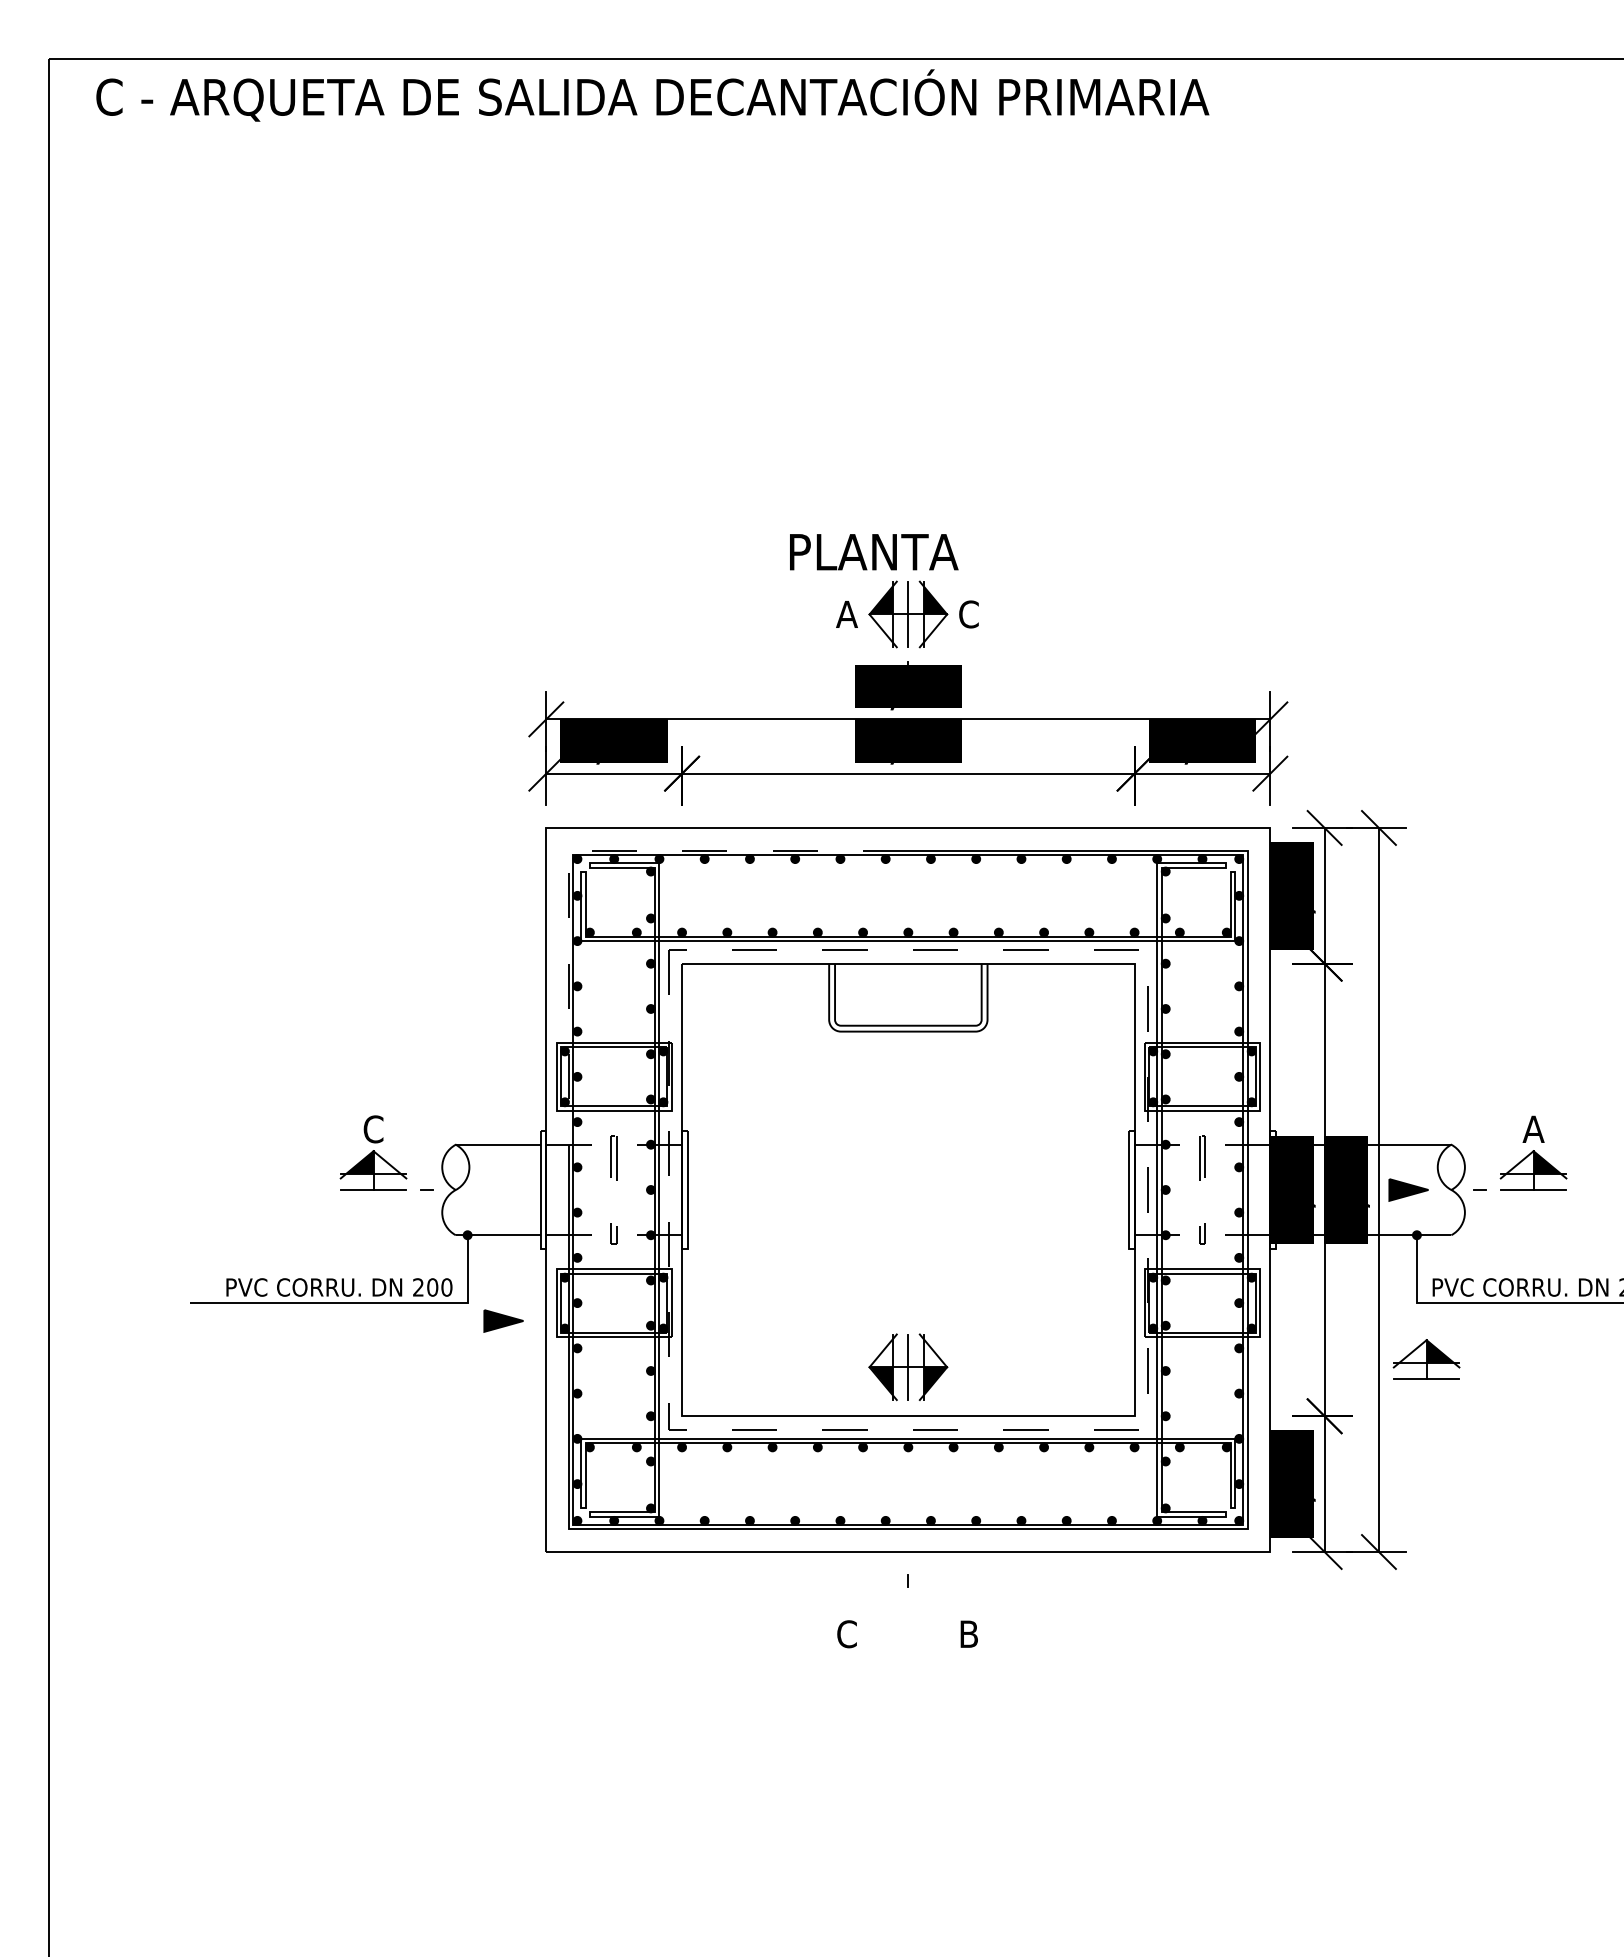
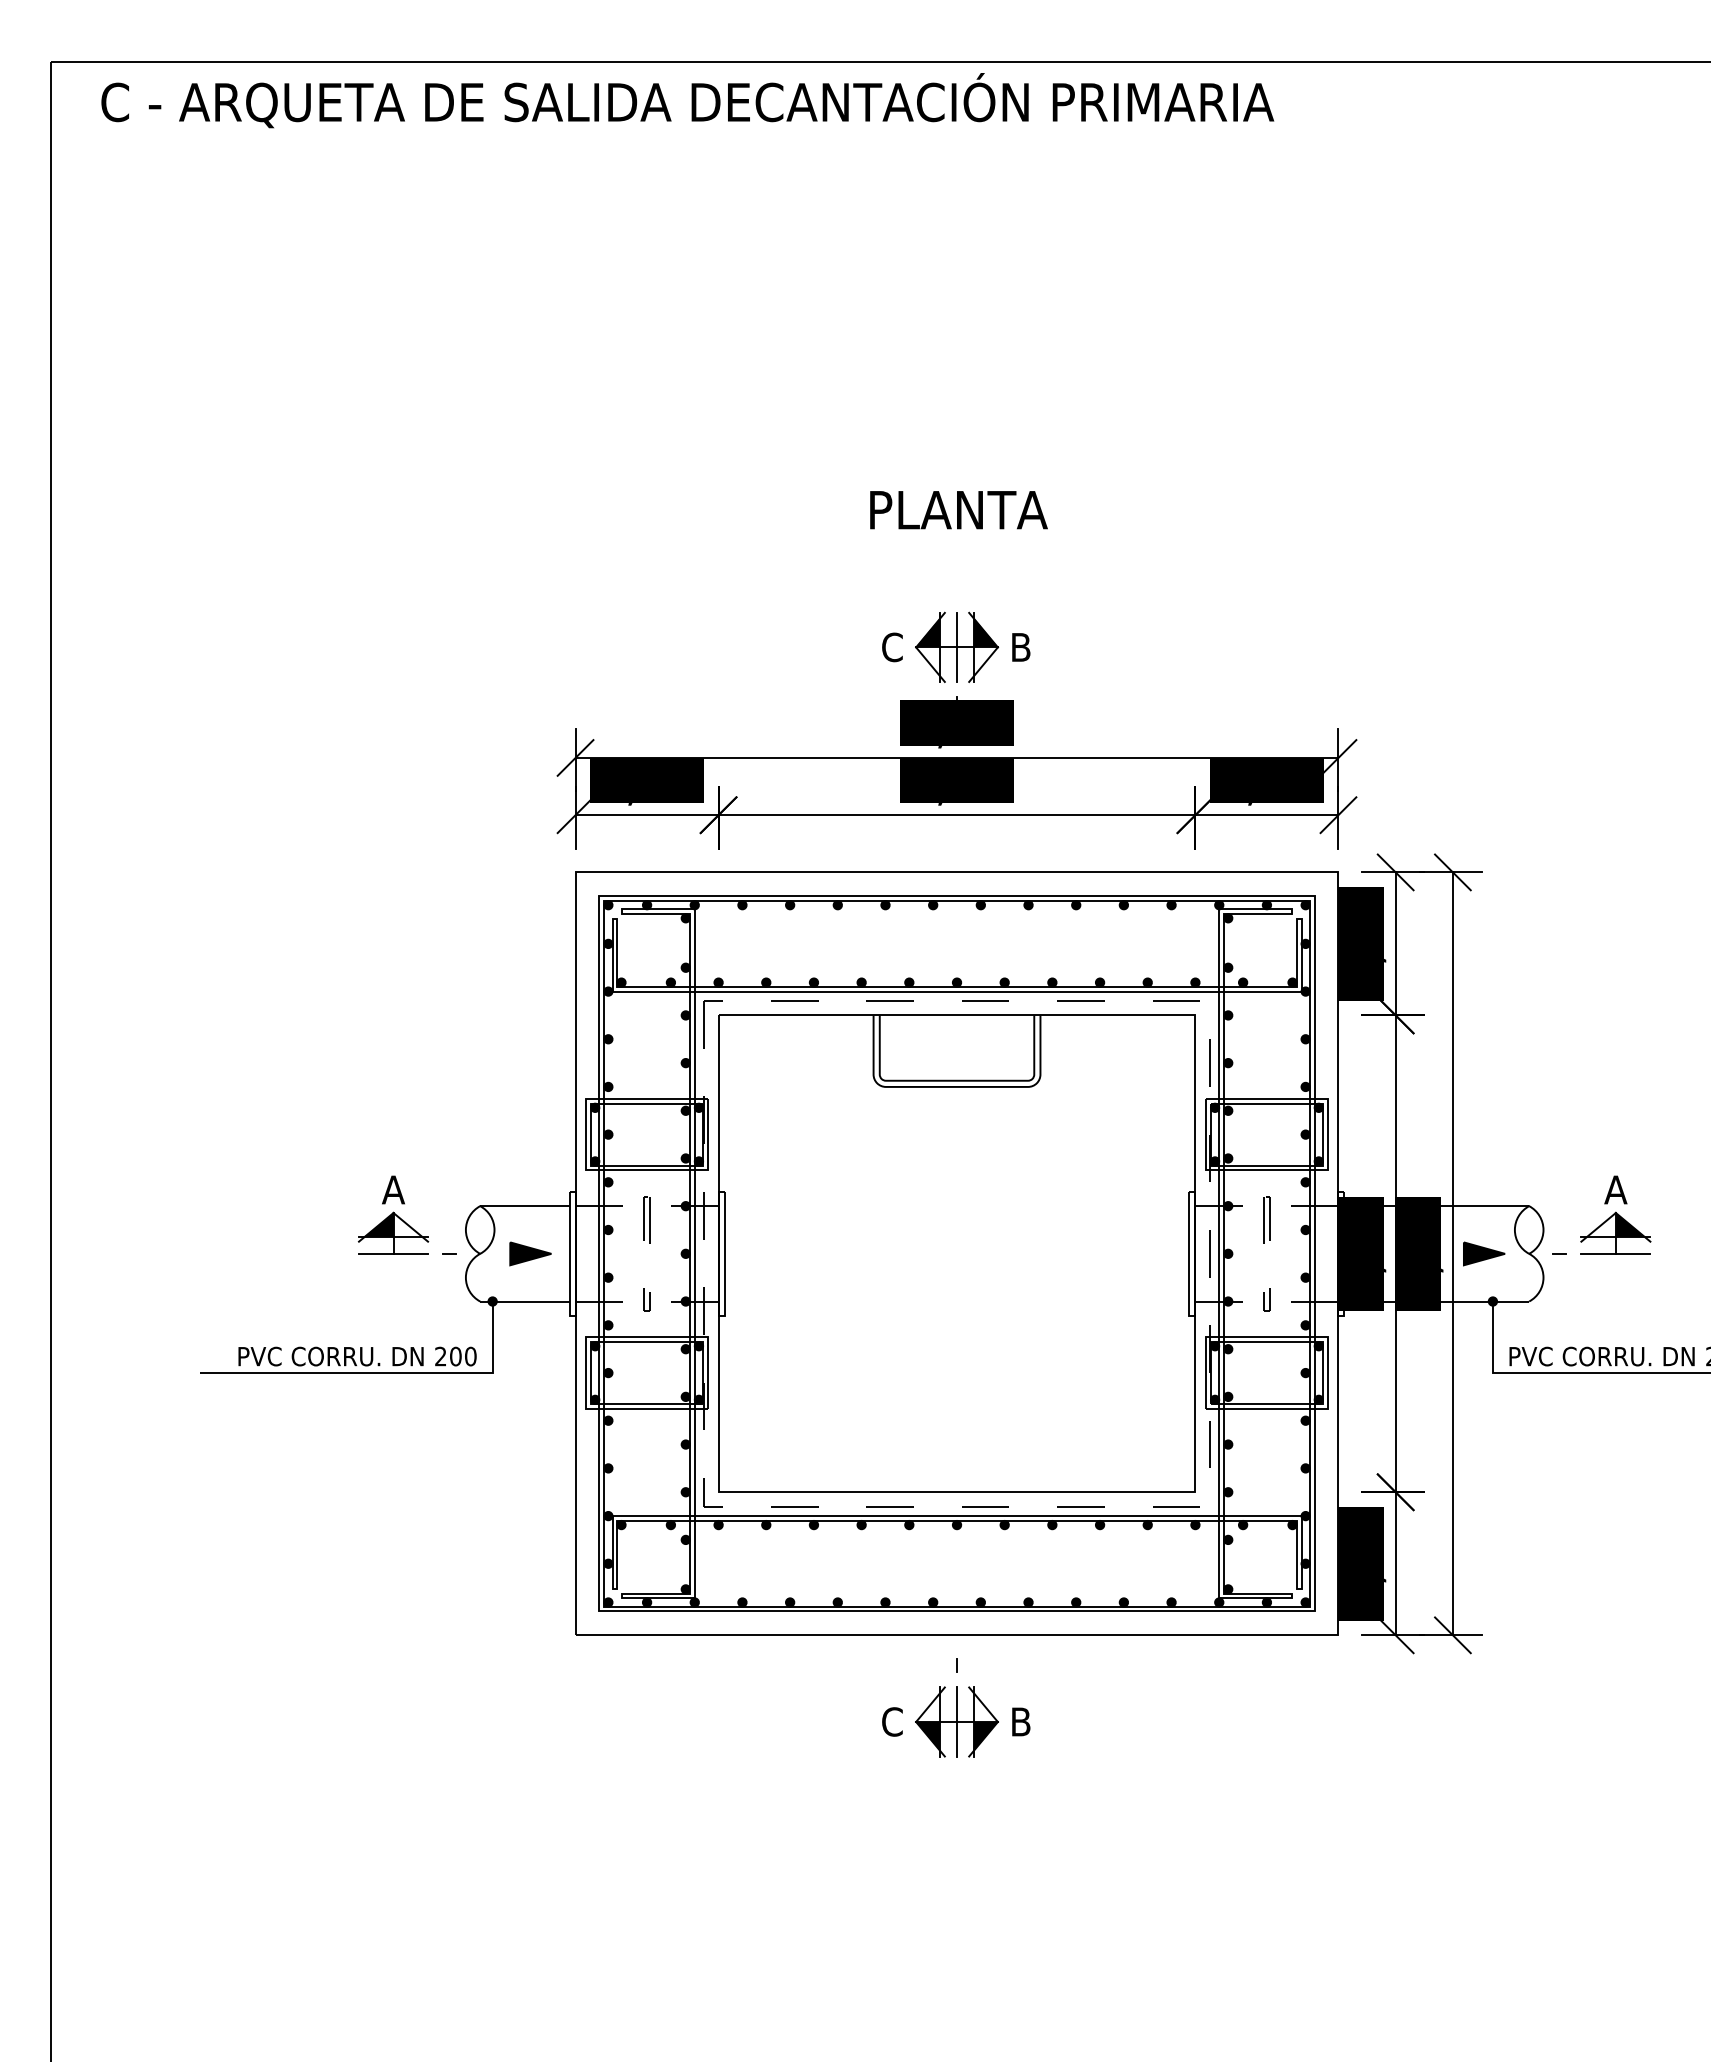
text: (874, 552) -> (959, 510), moved
text: (846, 614) -> (891, 647), A -> C
text: (968, 614) -> (1020, 647), C -> B
line: (568, 850) -> (598, 896), dashed -> solid
text: (373, 1129) -> (393, 1190), C -> A
part: (503, 1320) -> (530, 1253), moved
part: (1426, 1359) -> (1502, 1432), removed
part: (908, 1367) -> (957, 1722), moved

